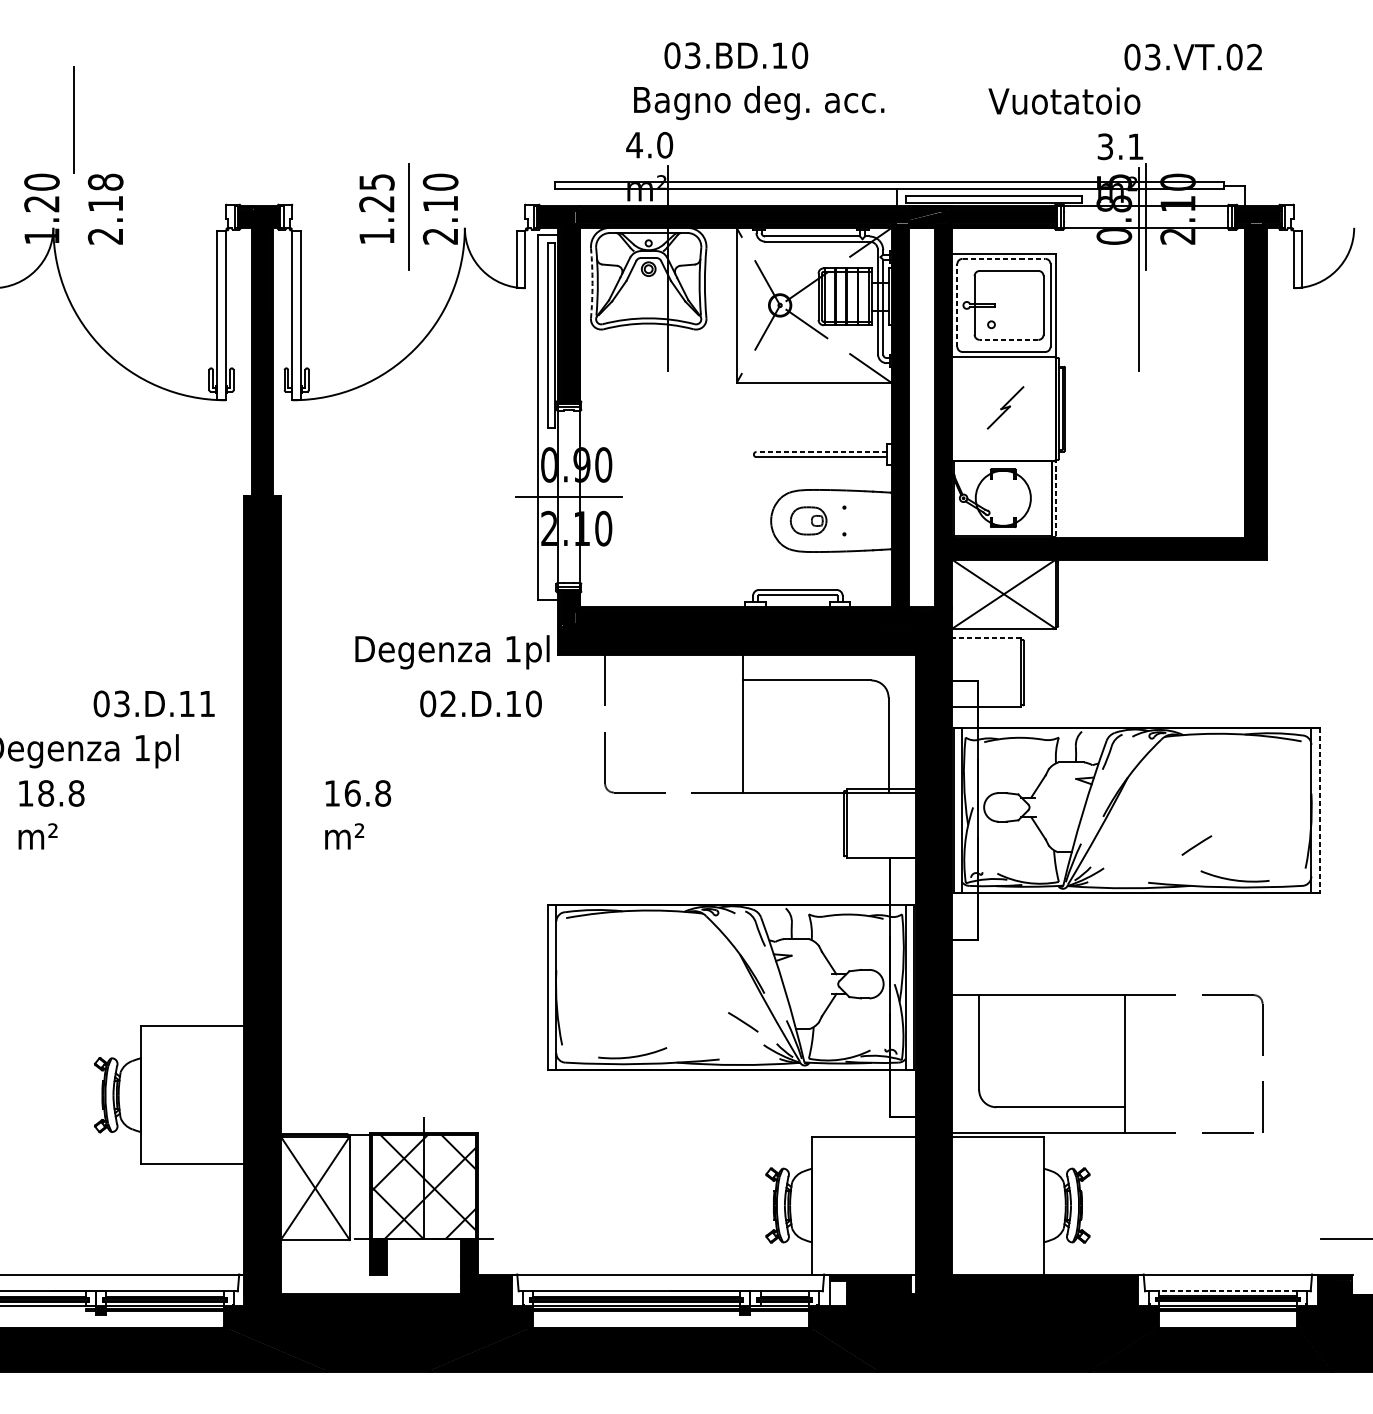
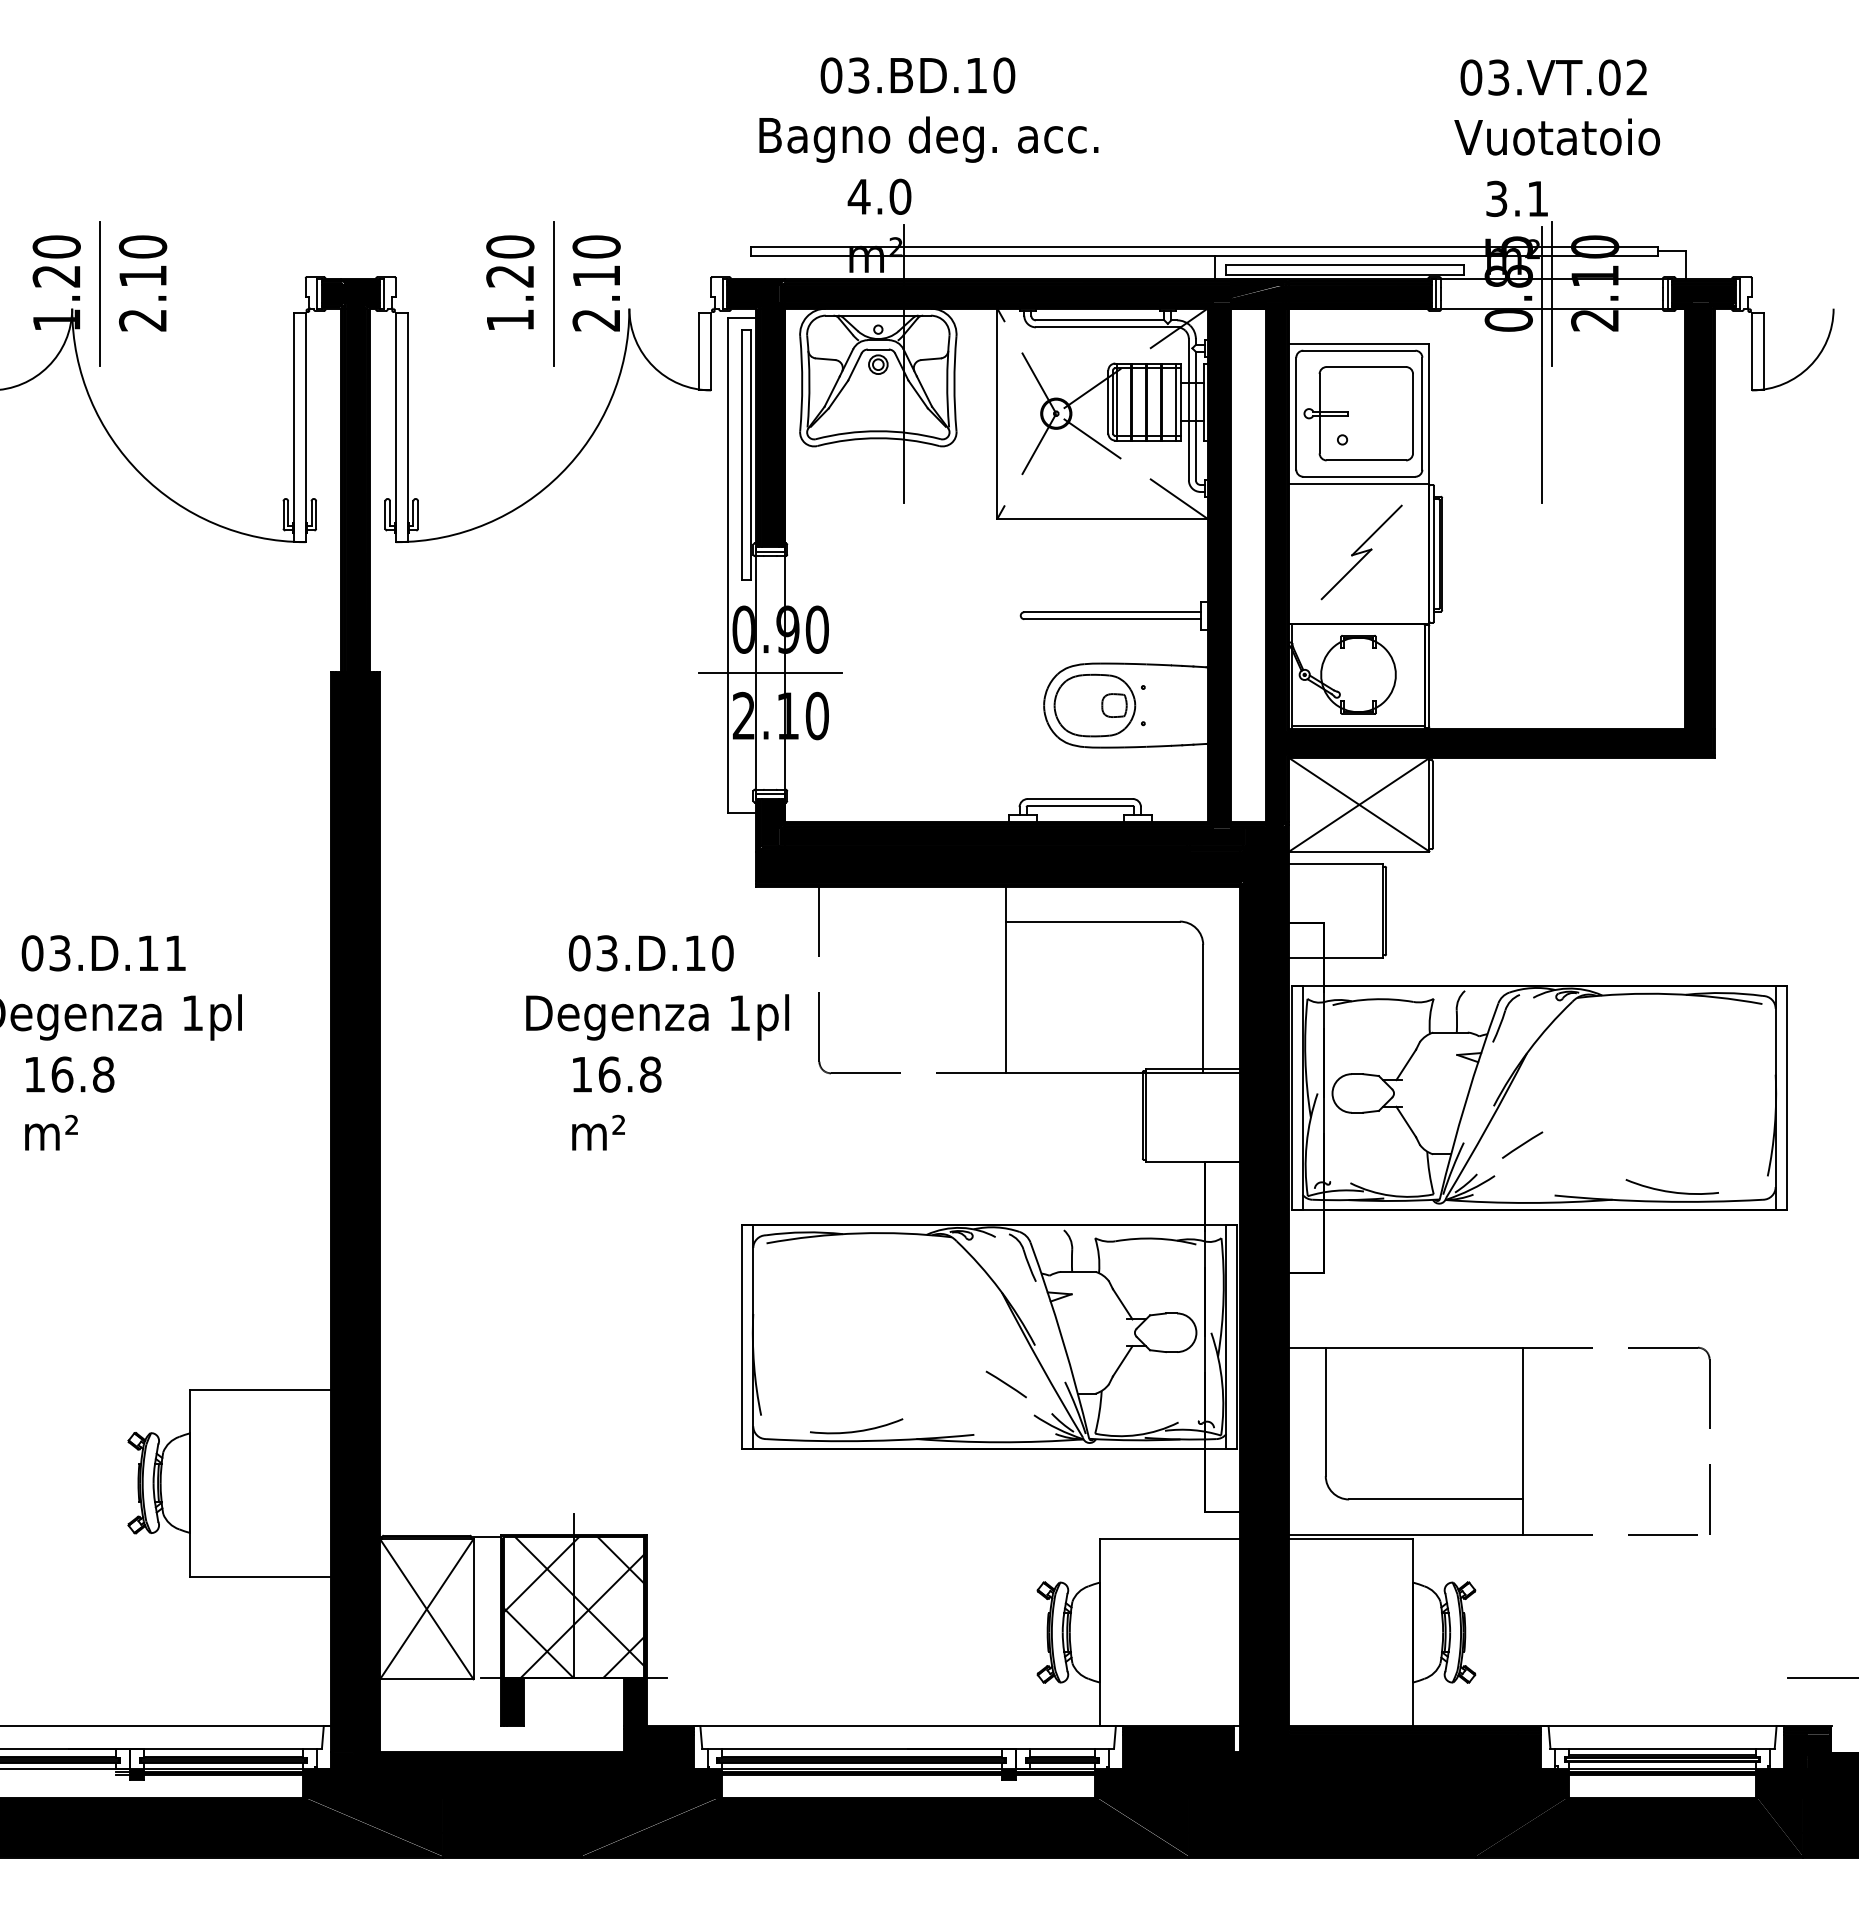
text: (735, 55) -> (917, 75), moved
text: (1193, 57) -> (1553, 77), moved
text: (1064, 100) -> (1557, 136), moved
text: (758, 102) -> (928, 139), moved
line: (73, 119) -> (99, 293), moved
text: (105, 181) -> (142, 246), 2.18 -> 2.10
text: (377, 181) -> (510, 246), 1.25 -> 1.20
line: (1004, 258) -> (1359, 350), dashed -> solid
arc: (592, 283) -> (802, 384), dashed -> solid
line: (957, 305) -> (1296, 413), dashed -> solid
line: (1009, 339) -> (1366, 460), dashed -> solid
part: (1005, 407) -> (1361, 552), size x1.67
line: (820, 452) -> (1111, 612), dashed -> solid
line: (1055, 498) -> (1429, 675), dashed -> solid
part: (808, 520) -> (1094, 705), size x1.67
line: (986, 638) -> (1335, 864), dashed -> solid
text: (452, 652) -> (657, 1017), moved
text: (154, 704) -> (103, 953), moved
text: (447, 704) -> (606, 953), 02.D.10 -> 03.D.10
text: (46, 793) -> (62, 1074), 18.8 -> 16.8
line: (1319, 811) -> (1786, 1098), dashed -> solid
text: (357, 814) -> (616, 1103), moved
line: (1196, 845) -> (1522, 1144), moved
line: (1227, 1291) -> (1662, 1748), dashed -> solid
fill: (837, 1293) -> (1134, 1751), added

